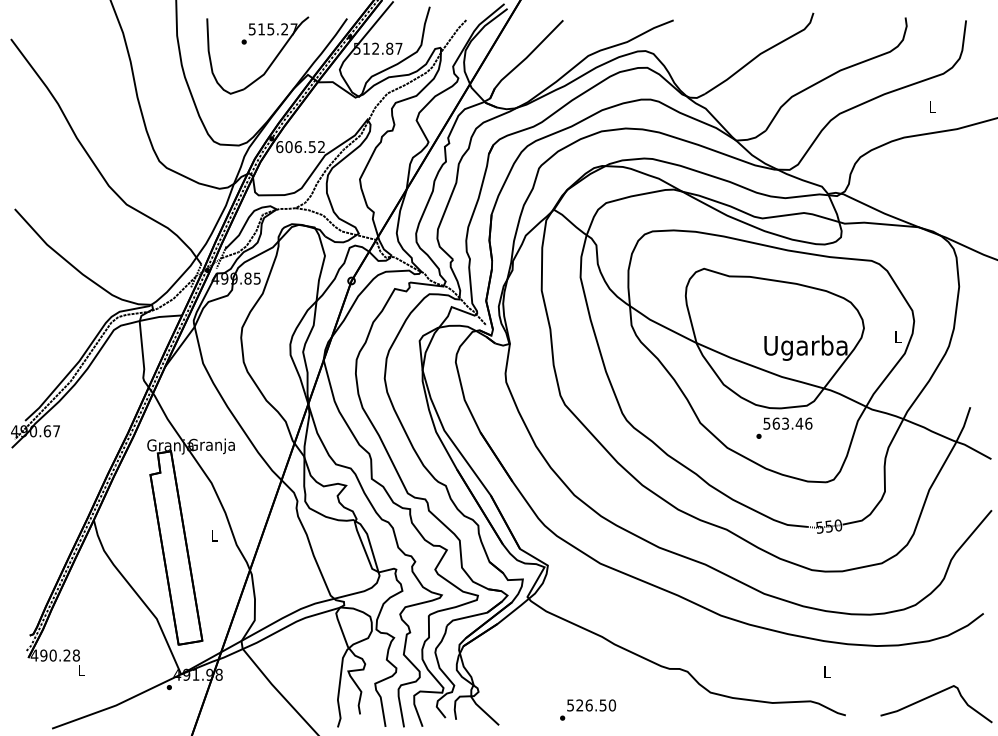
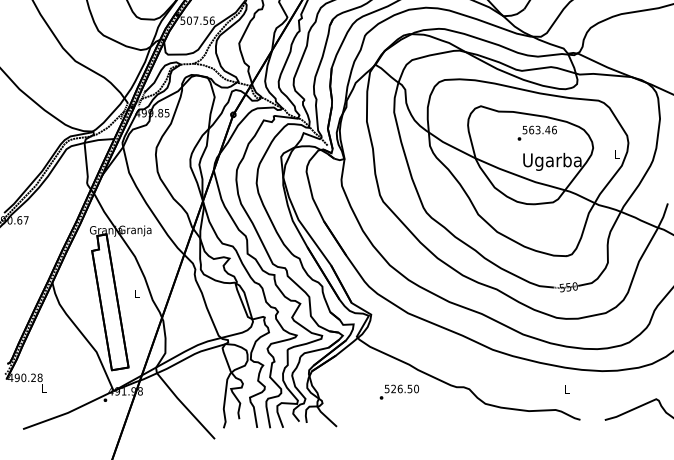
text: (300, 147) -> (197, 21), 606.52 -> 507.56
text: (784, 427) -> (537, 132), moved
text: (588, 709) -> (399, 391), moved

